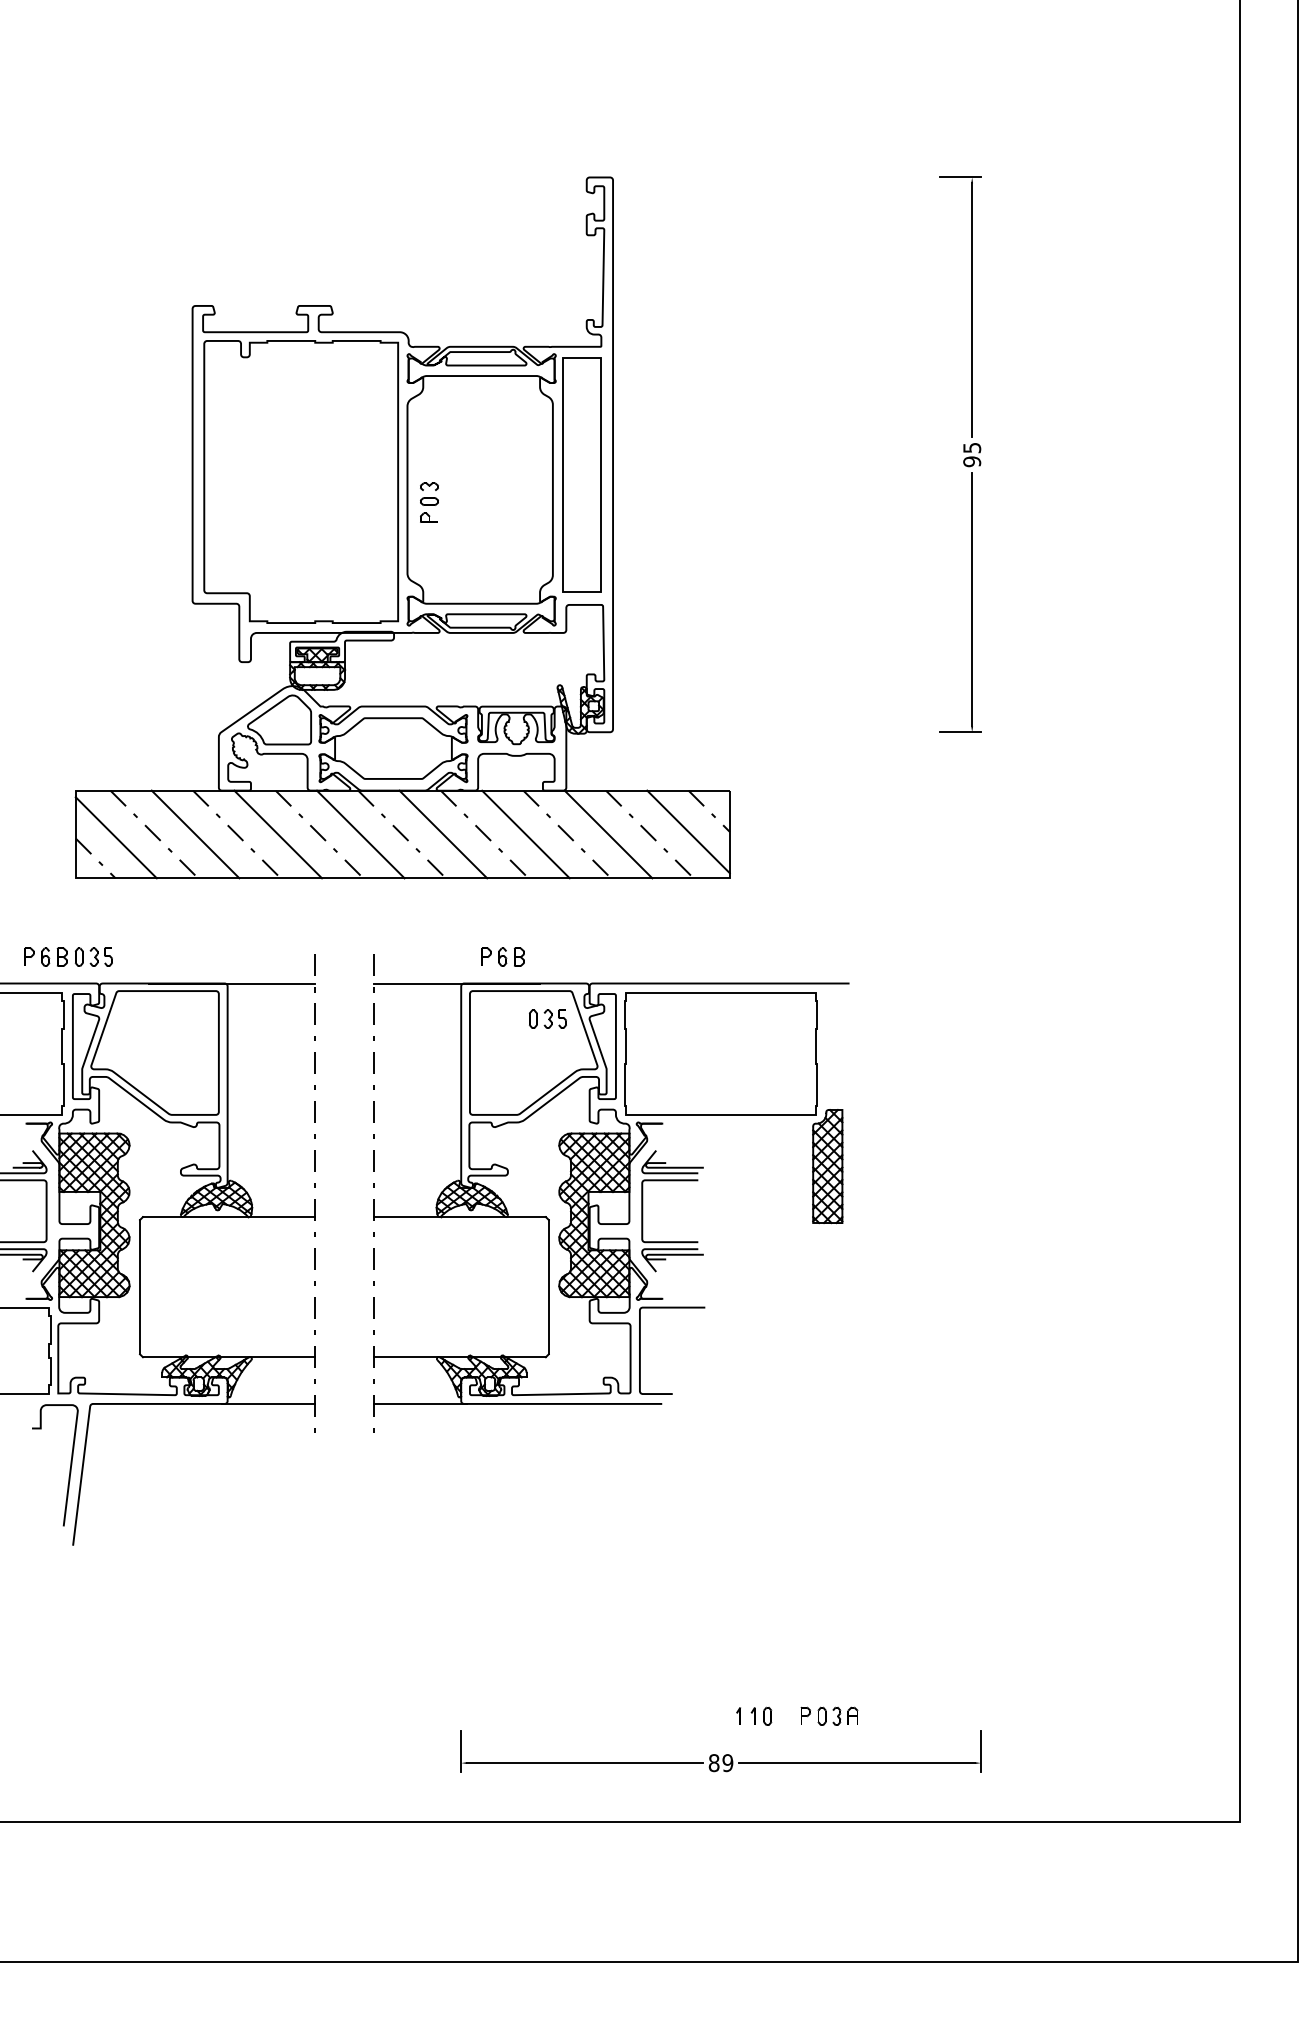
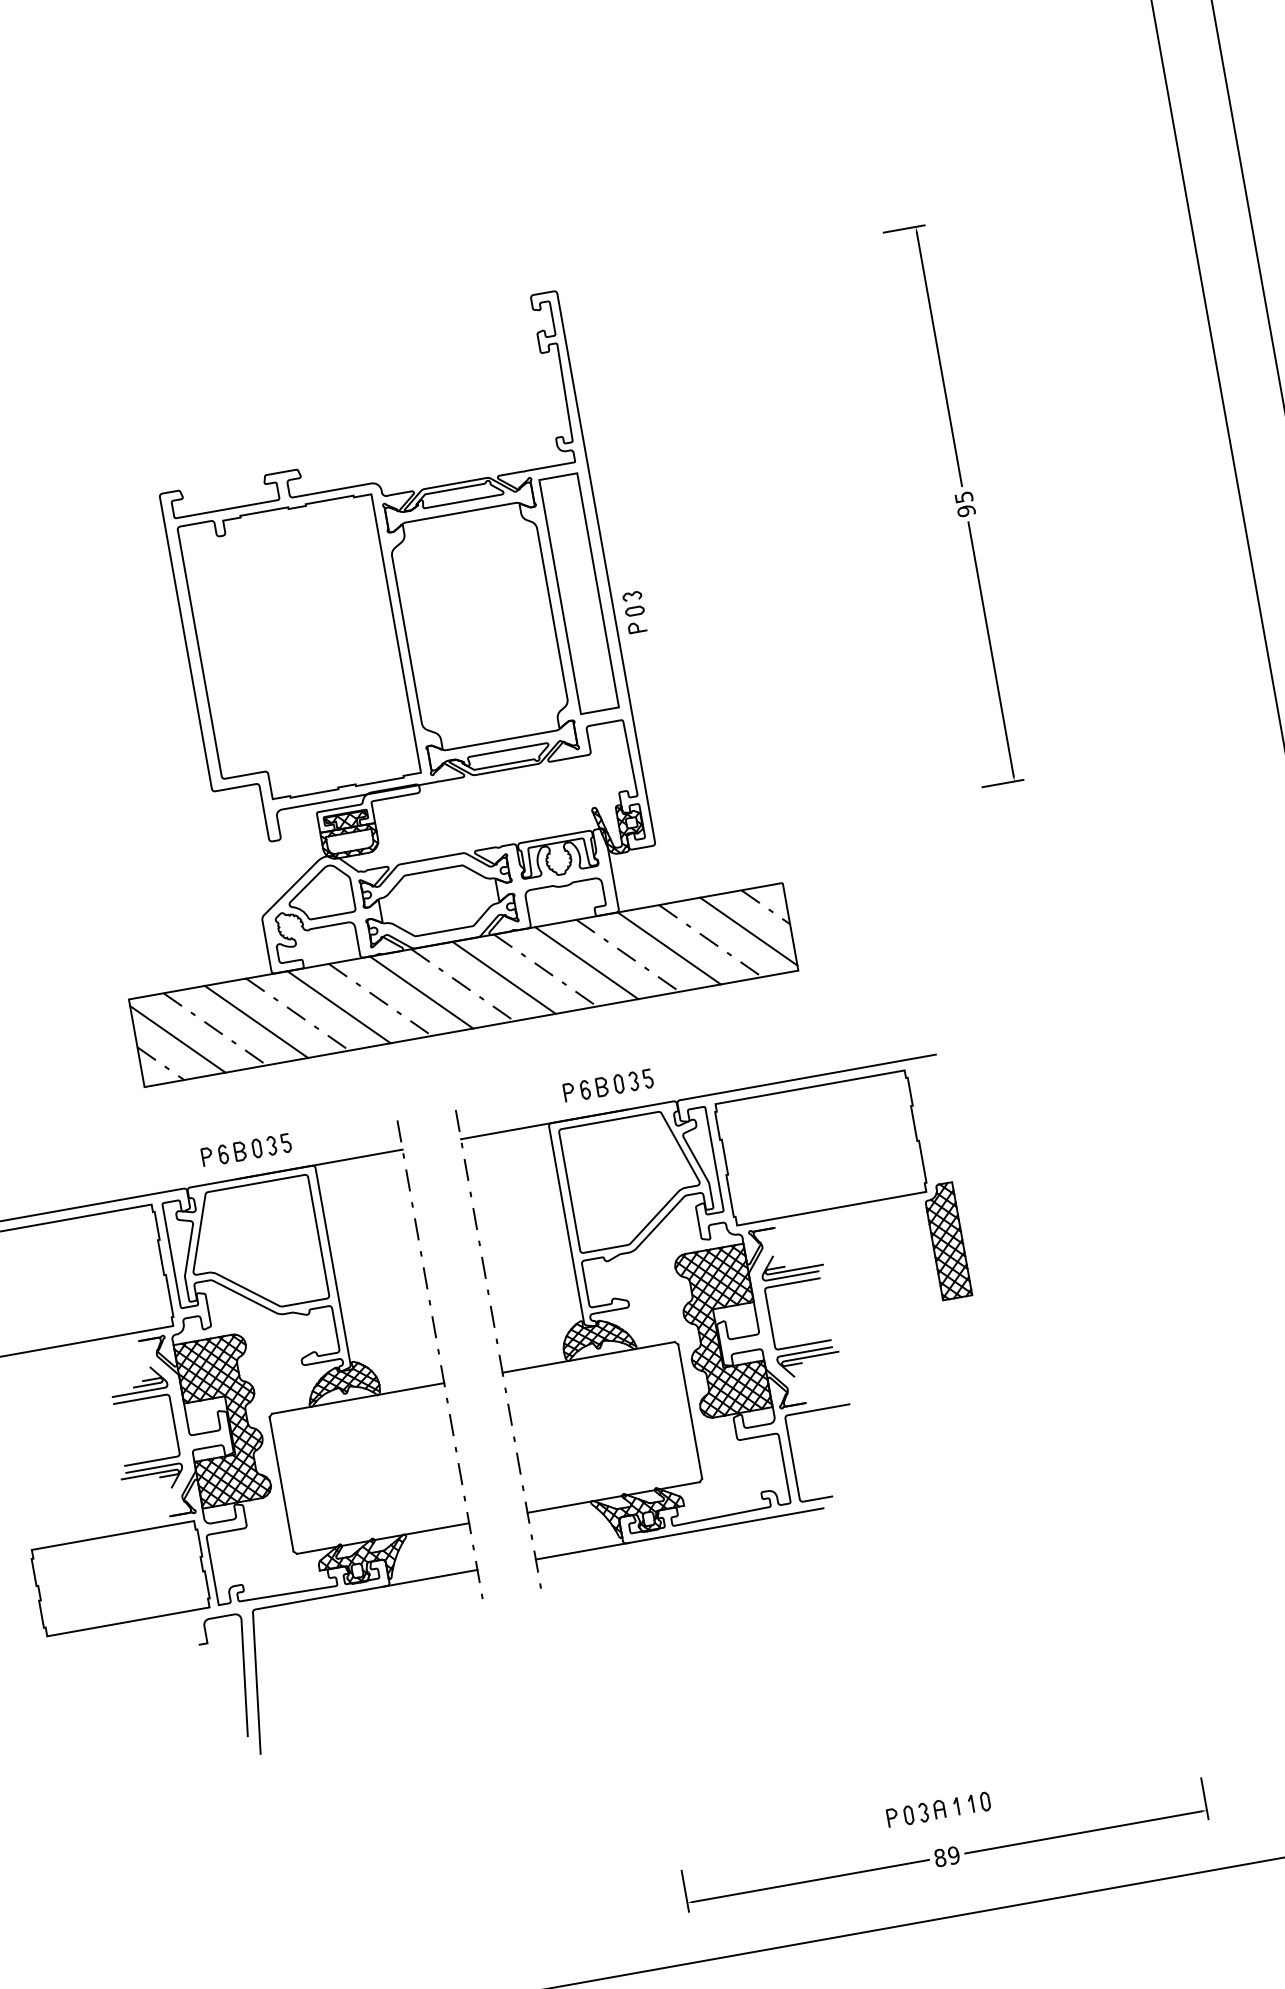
part: (429, 502) -> (635, 612), moved
part: (68, 956) -> (246, 1149), moved
part: (547, 1018) -> (633, 1080), moved
part: (829, 1715) -> (916, 1813), moved

